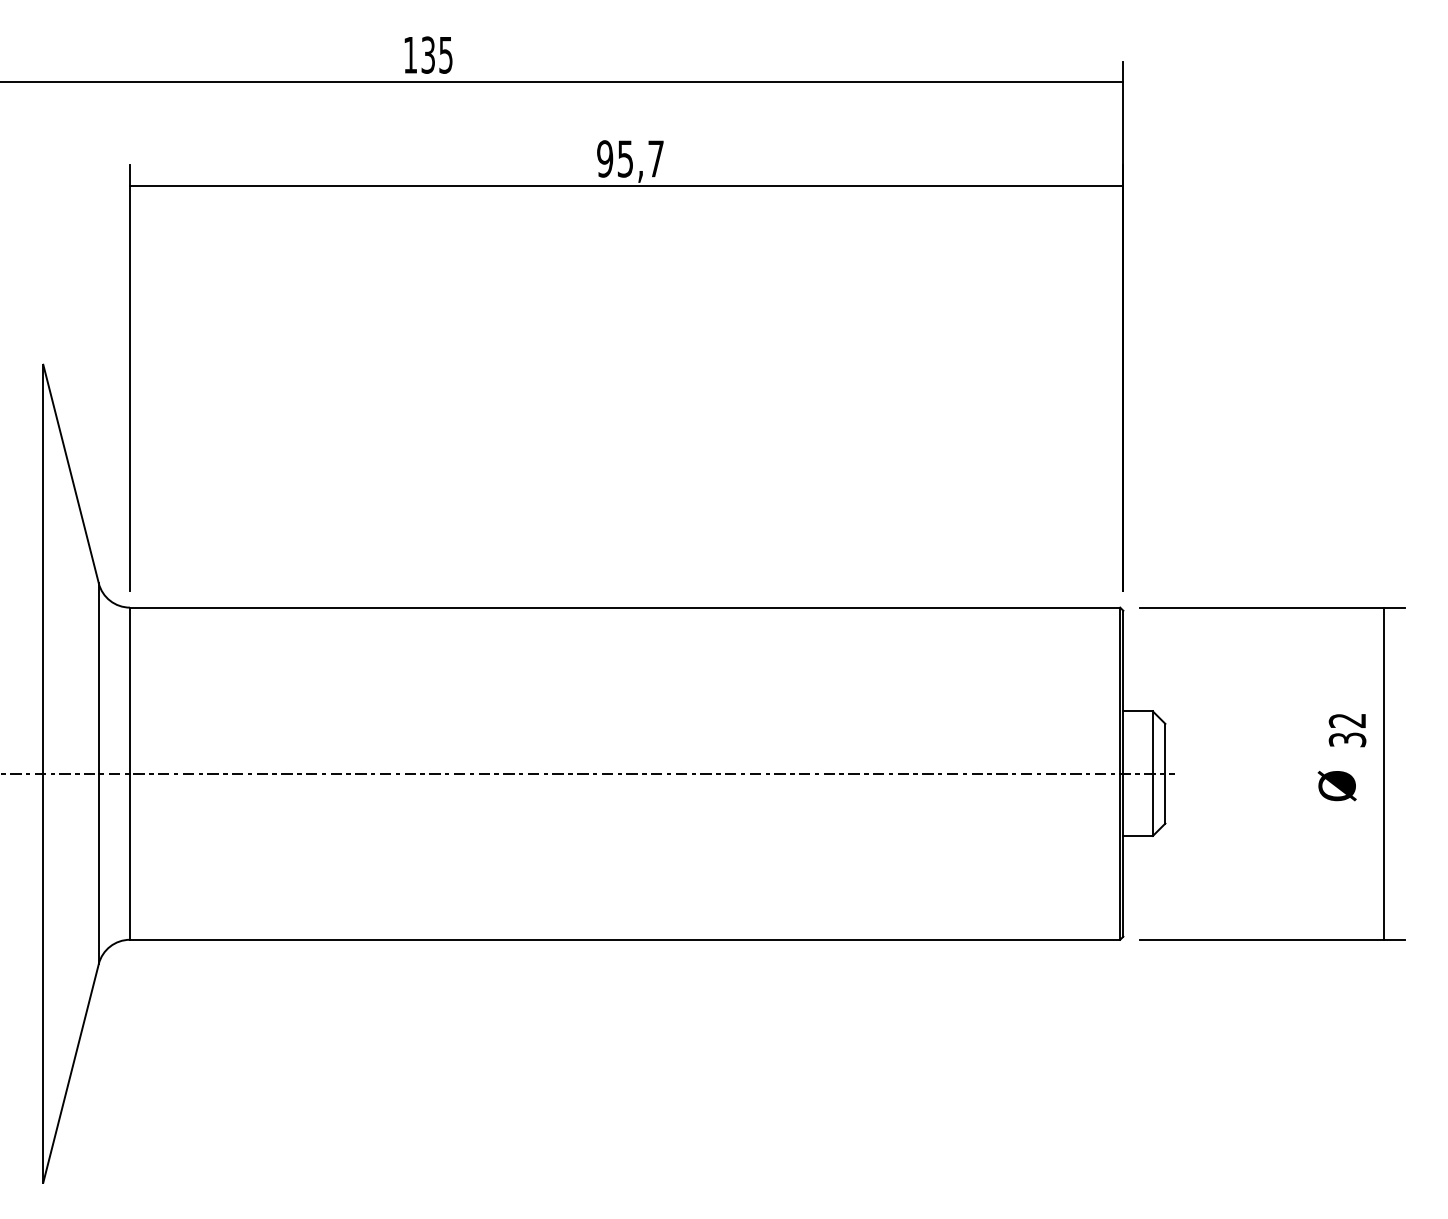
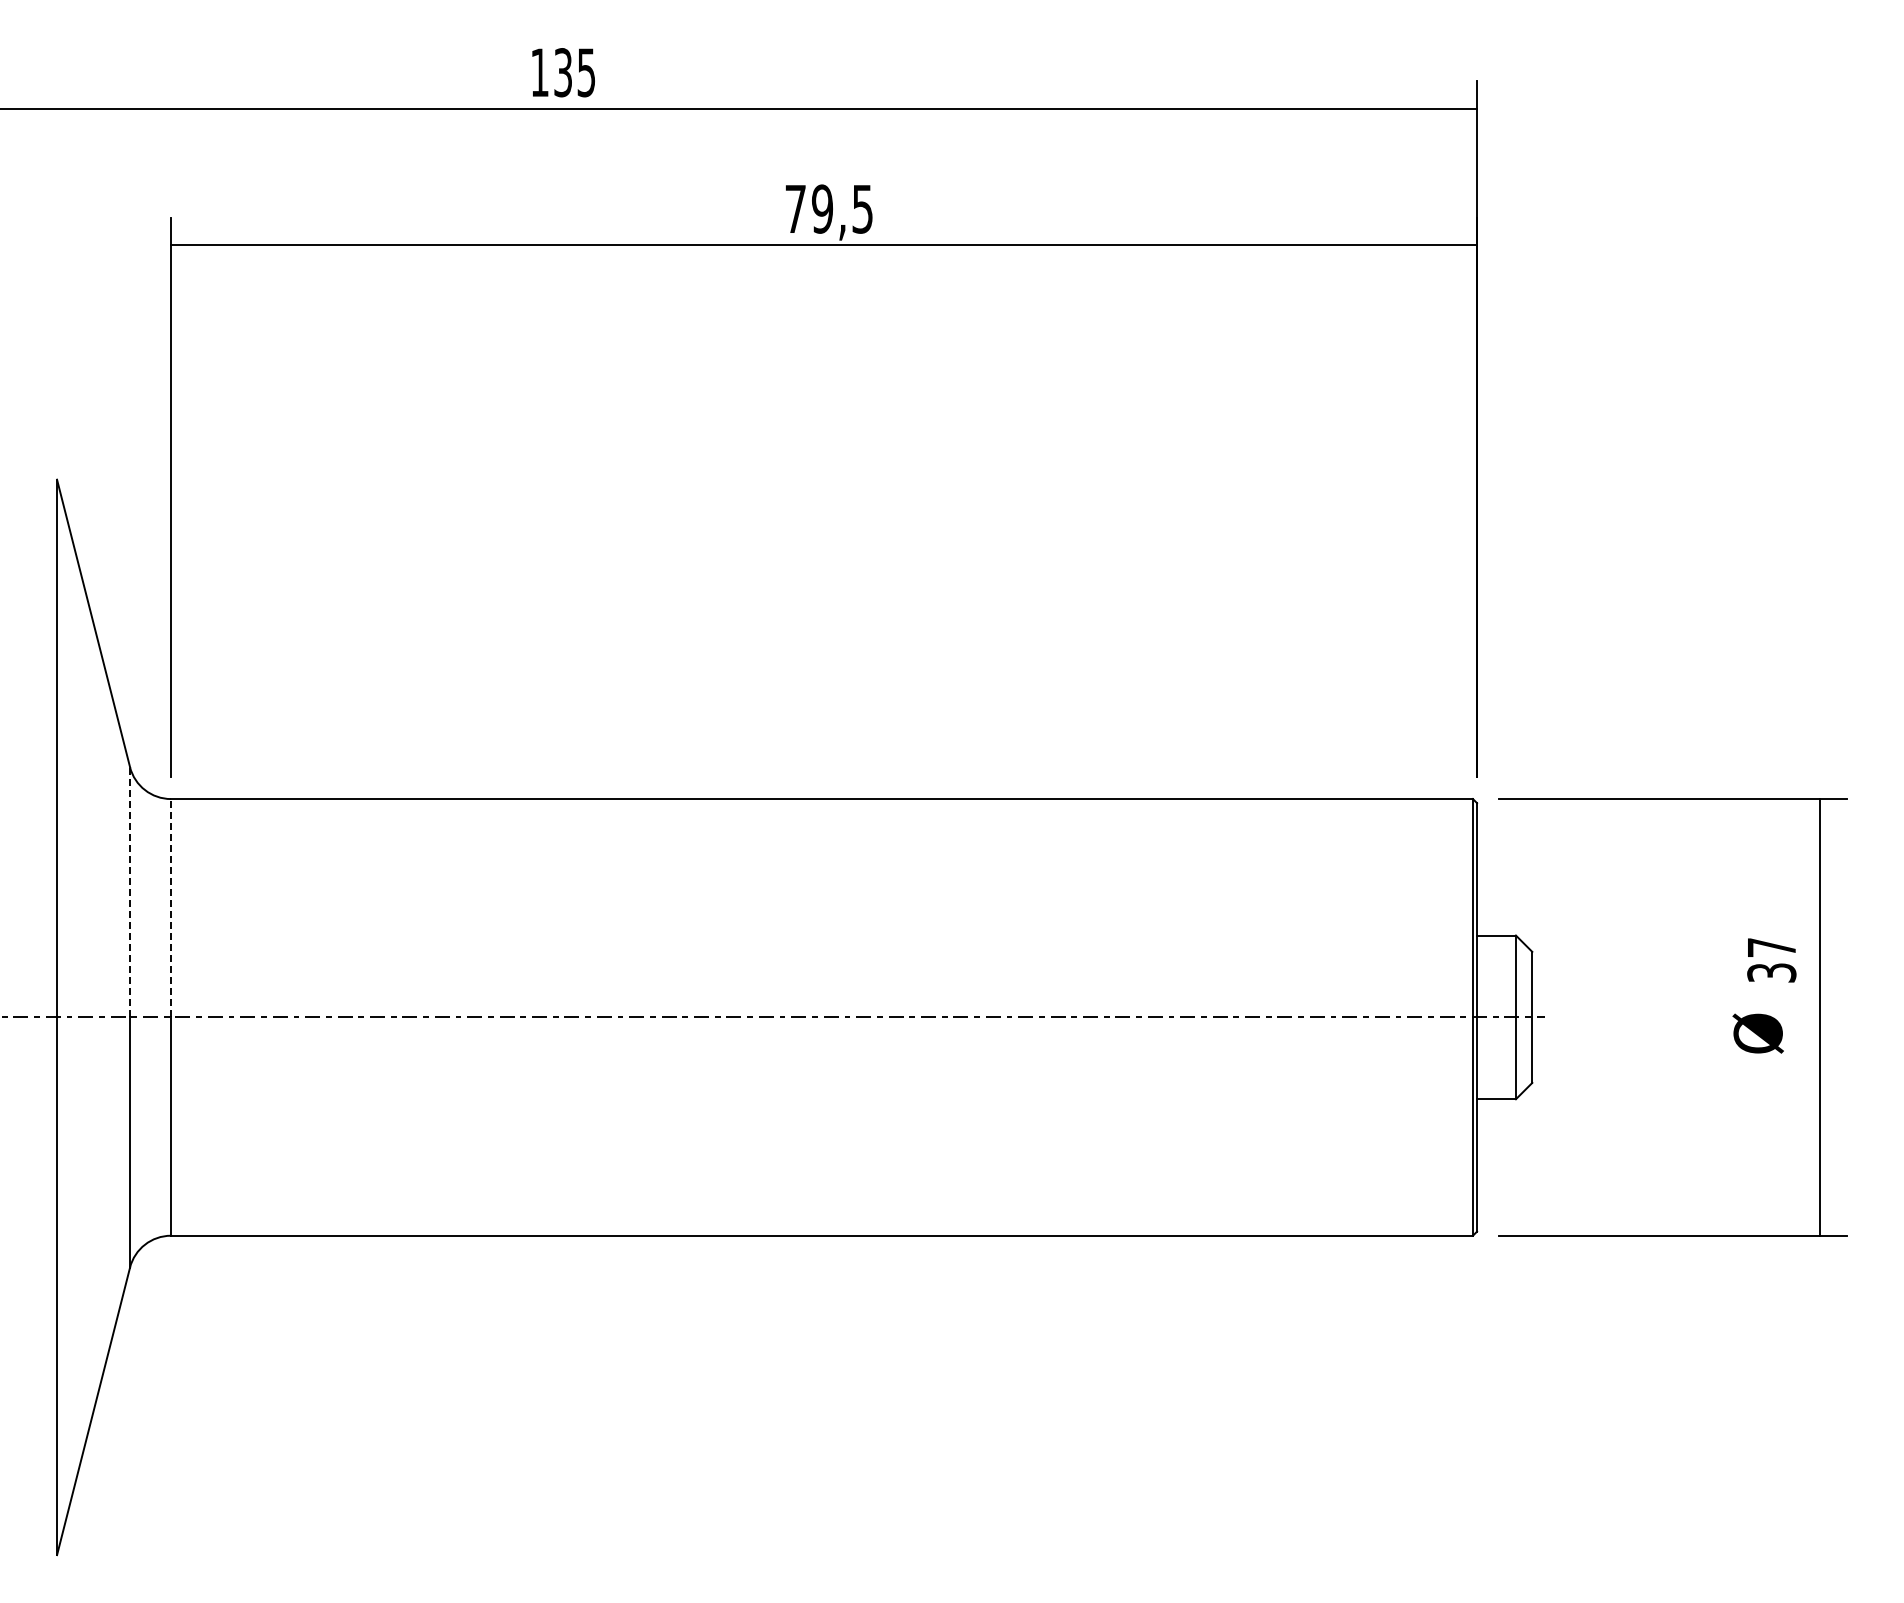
text: (630, 158) -> (828, 208), 95,7 -> 79,5
line: (99, 677) -> (130, 891), solid -> dashed
line: (130, 690) -> (171, 907), solid -> dashed
text: (1347, 720) -> (1771, 947), 32 -> 37

